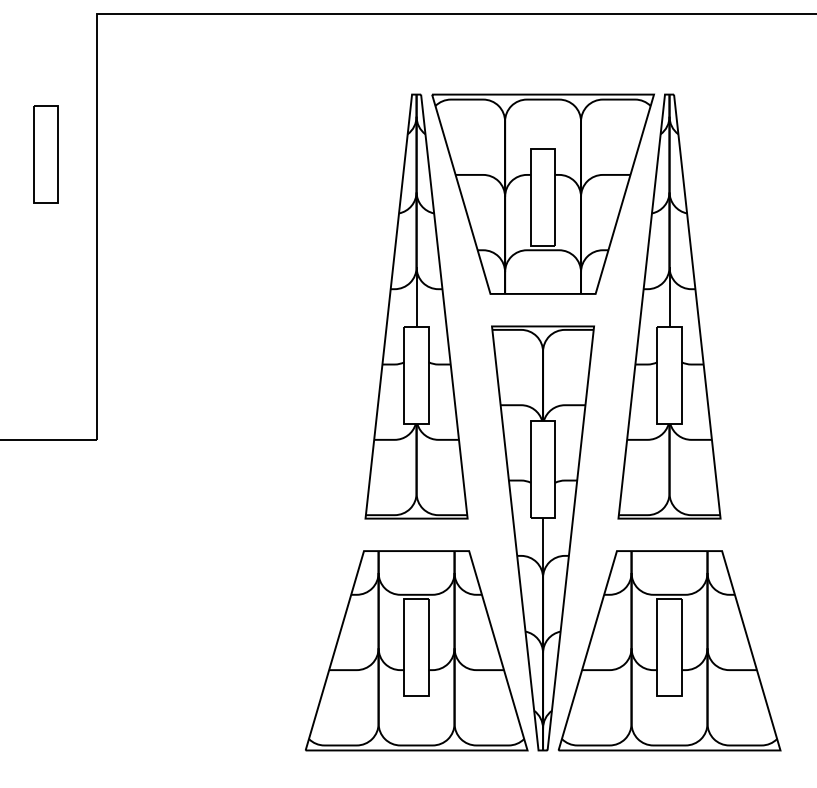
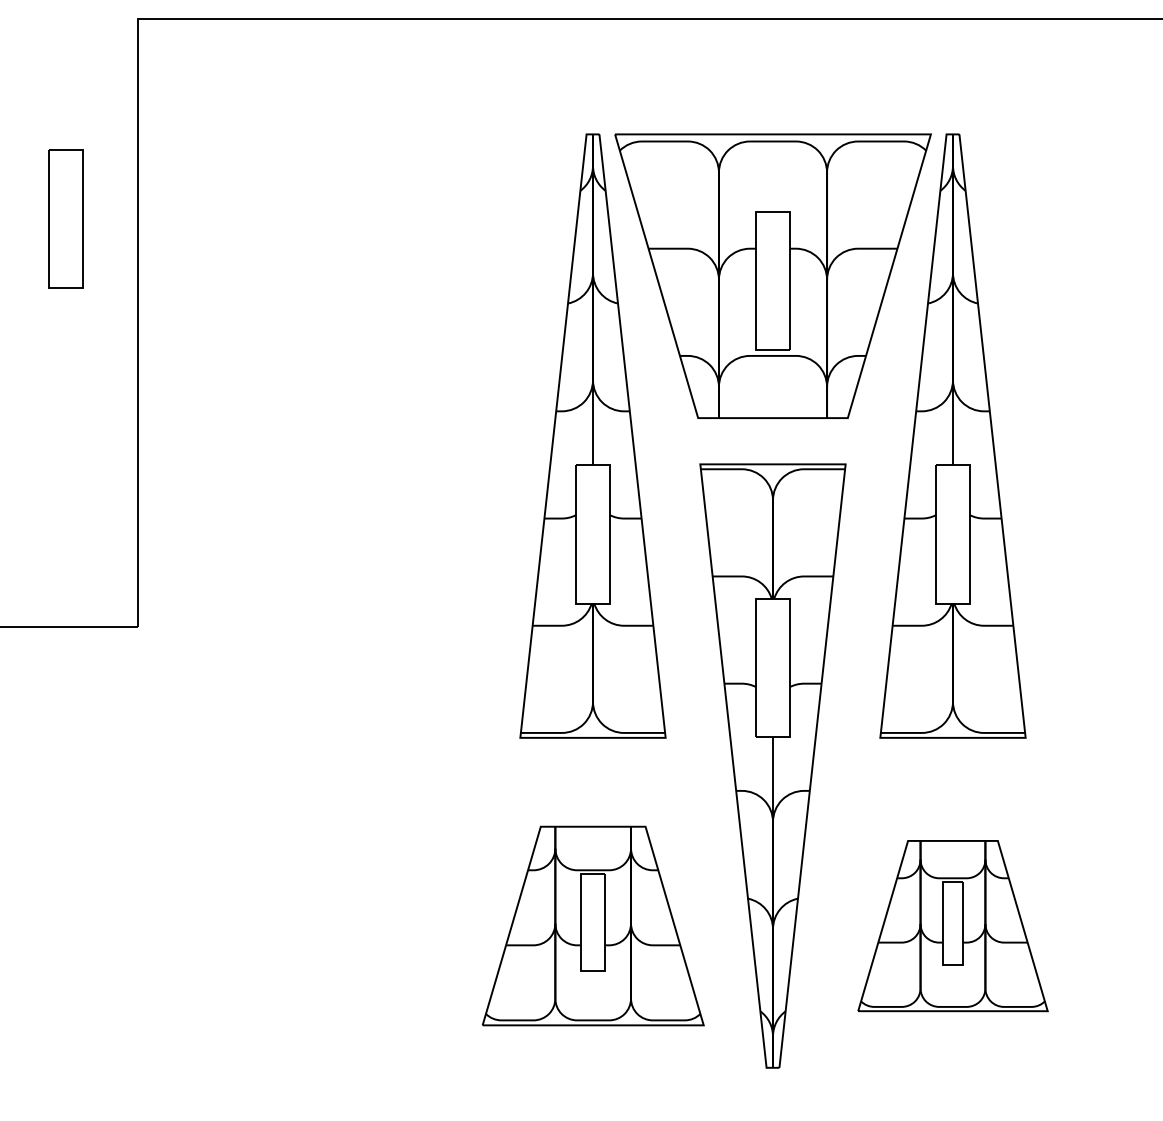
part: (416, 650) -> (592, 925), size x0.7
part: (669, 650) -> (952, 925), size x0.6

